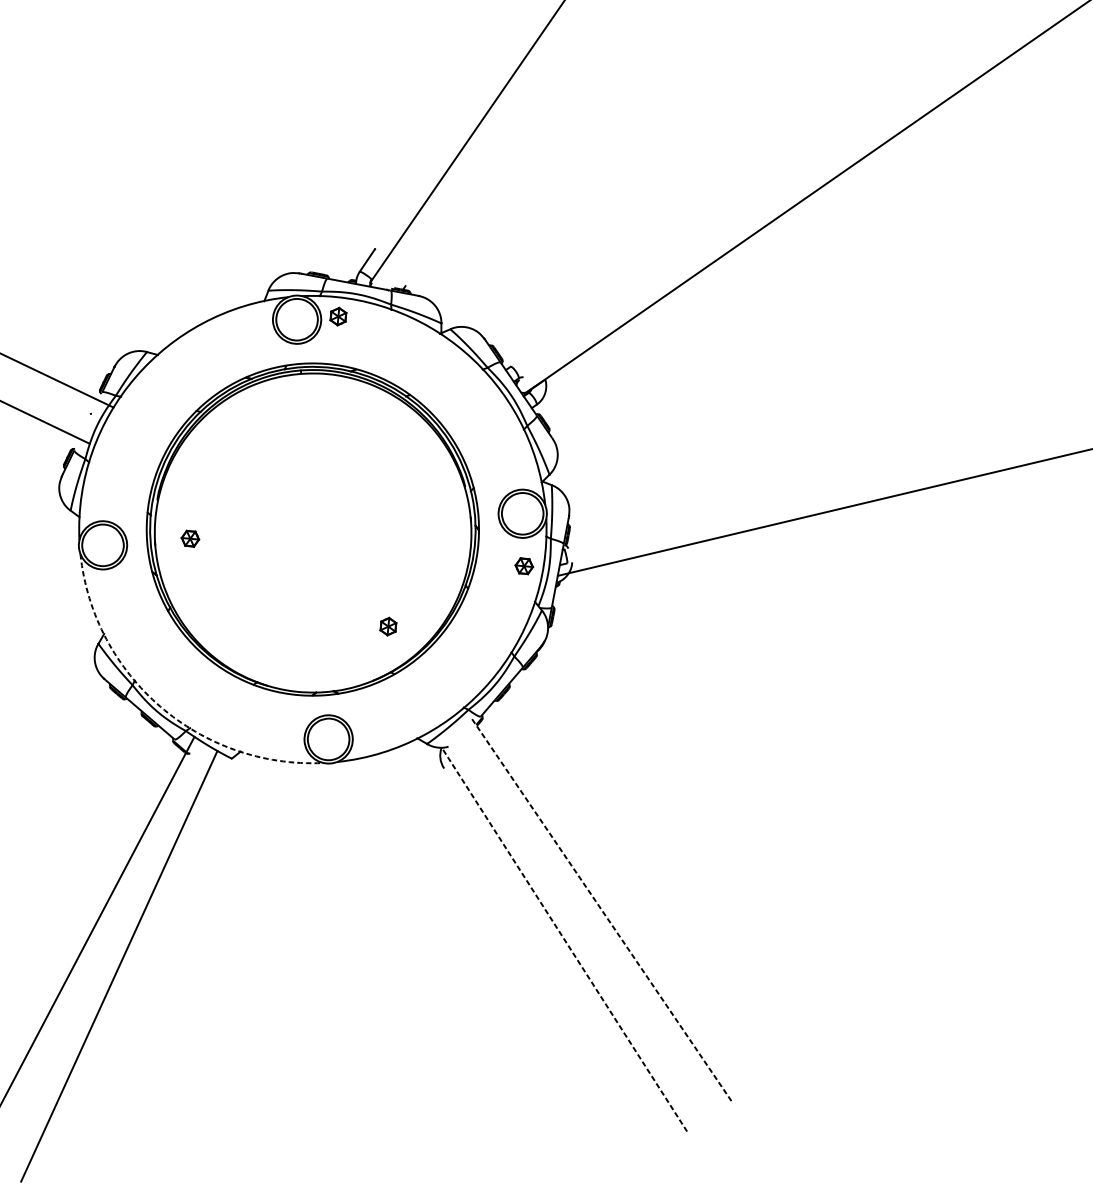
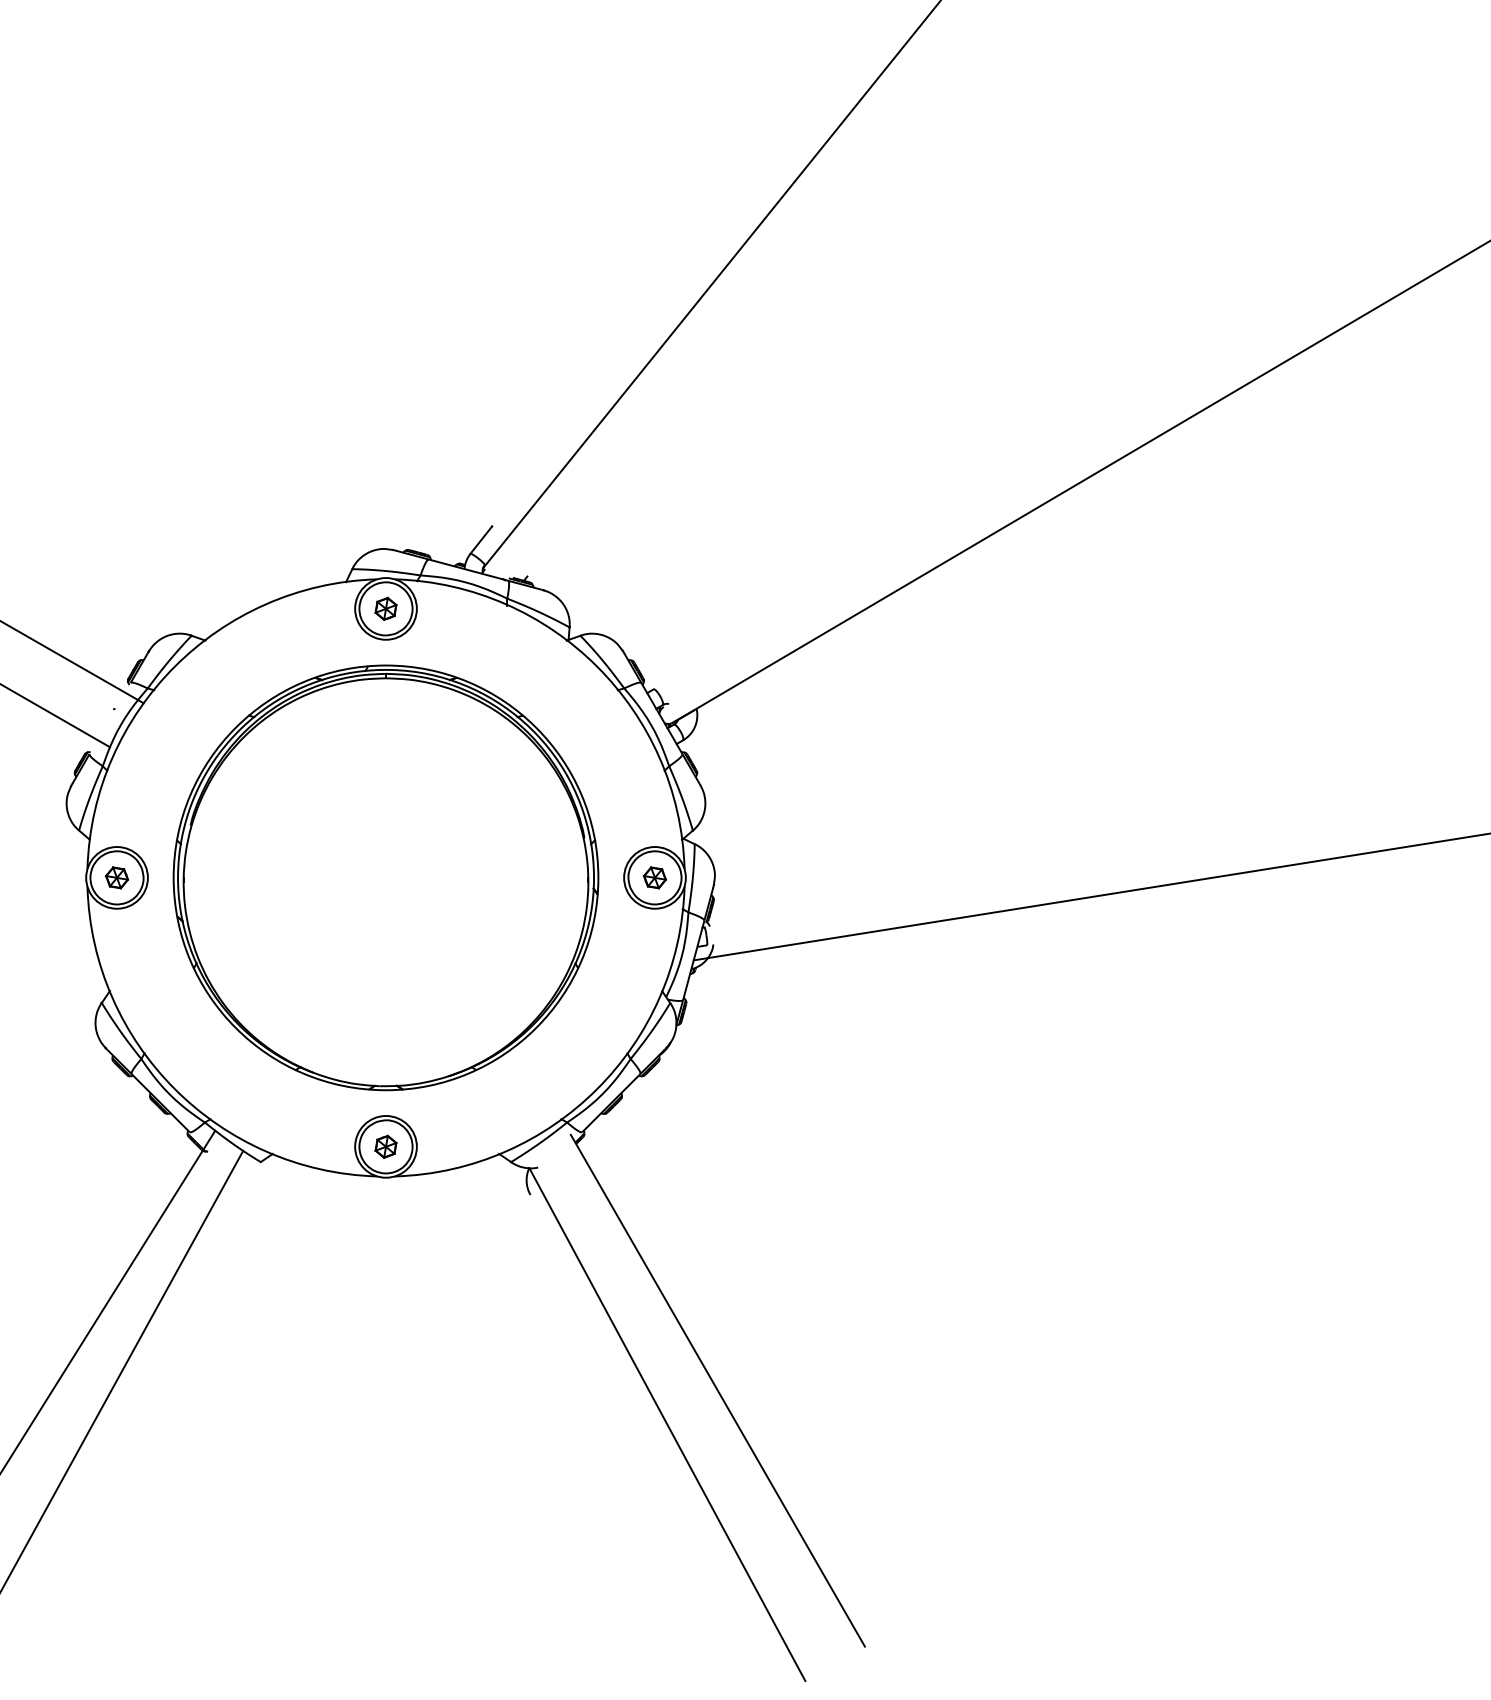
part: (338, 316) -> (385, 608), moved
part: (190, 538) -> (117, 877), moved
part: (524, 565) -> (655, 877), moved
part: (388, 626) -> (385, 1146), moved
arc: (160, 707) -> (174, 1089), dashed -> solid
line: (602, 910) -> (718, 1391), dashed -> solid
line: (564, 939) -> (667, 1424), dashed -> solid

